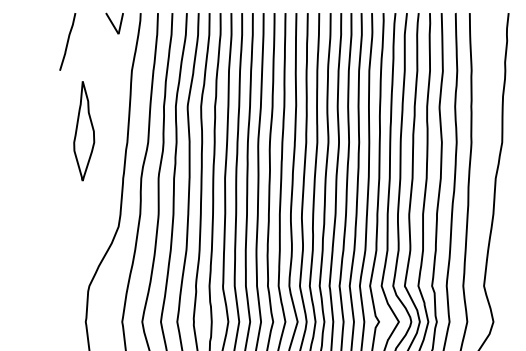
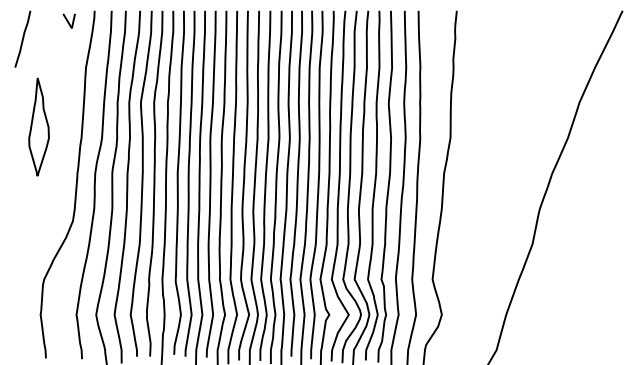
part: (115, 22) -> (69, 20), size x0.7

